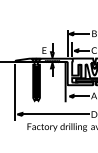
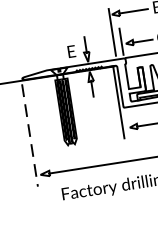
line: (15, 92) -> (30, 135), solid -> dashed

